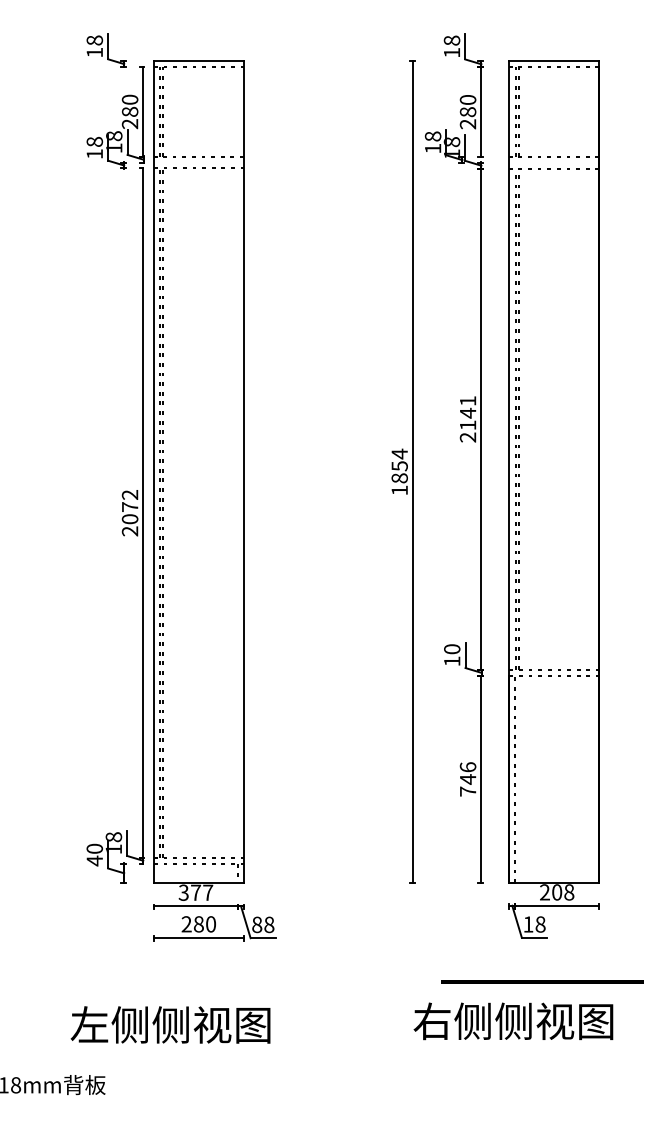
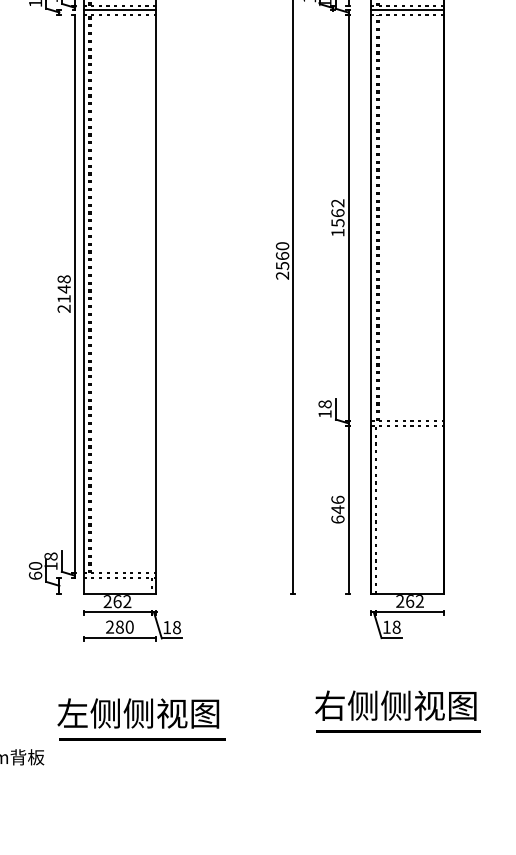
line: (198, 162) -> (119, 10), added
line: (554, 162) -> (407, 10), added
text: (467, 419) -> (337, 218), 2141 -> 1562
text: (399, 471) -> (282, 260), 1854 -> 2560
text: (129, 506) -> (63, 288), 2072 -> 2148
text: (452, 649) -> (325, 404), 10 -> 18
text: (467, 791) -> (337, 519), 746 -> 646
text: (94, 860) -> (35, 575), 40 -> 60
text: (195, 892) -> (117, 601), 377 -> 262
text: (563, 892) -> (415, 601), 208 -> 262
text: (257, 924) -> (167, 627), 88 -> 18
line: (542, 981) -> (398, 730), moved
text: (513, 1021) -> (395, 705), moved
text: (170, 1024) -> (138, 713), moved
line: (226, 1062) -> (142, 739), added

